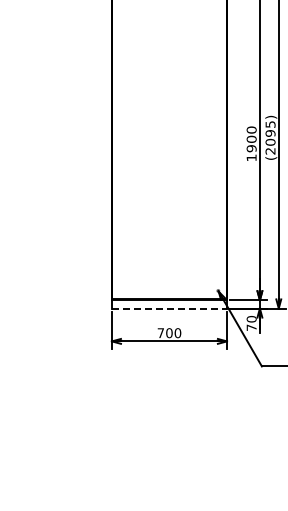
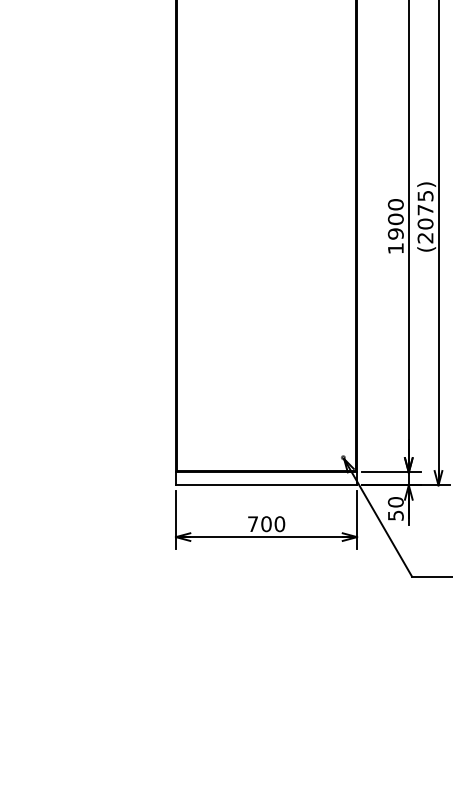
text: (270, 133) -> (425, 210), (2095) -> (2075)
line: (169, 308) -> (266, 485), dashed -> solid
text: (251, 327) -> (395, 515), 70 -> 50

